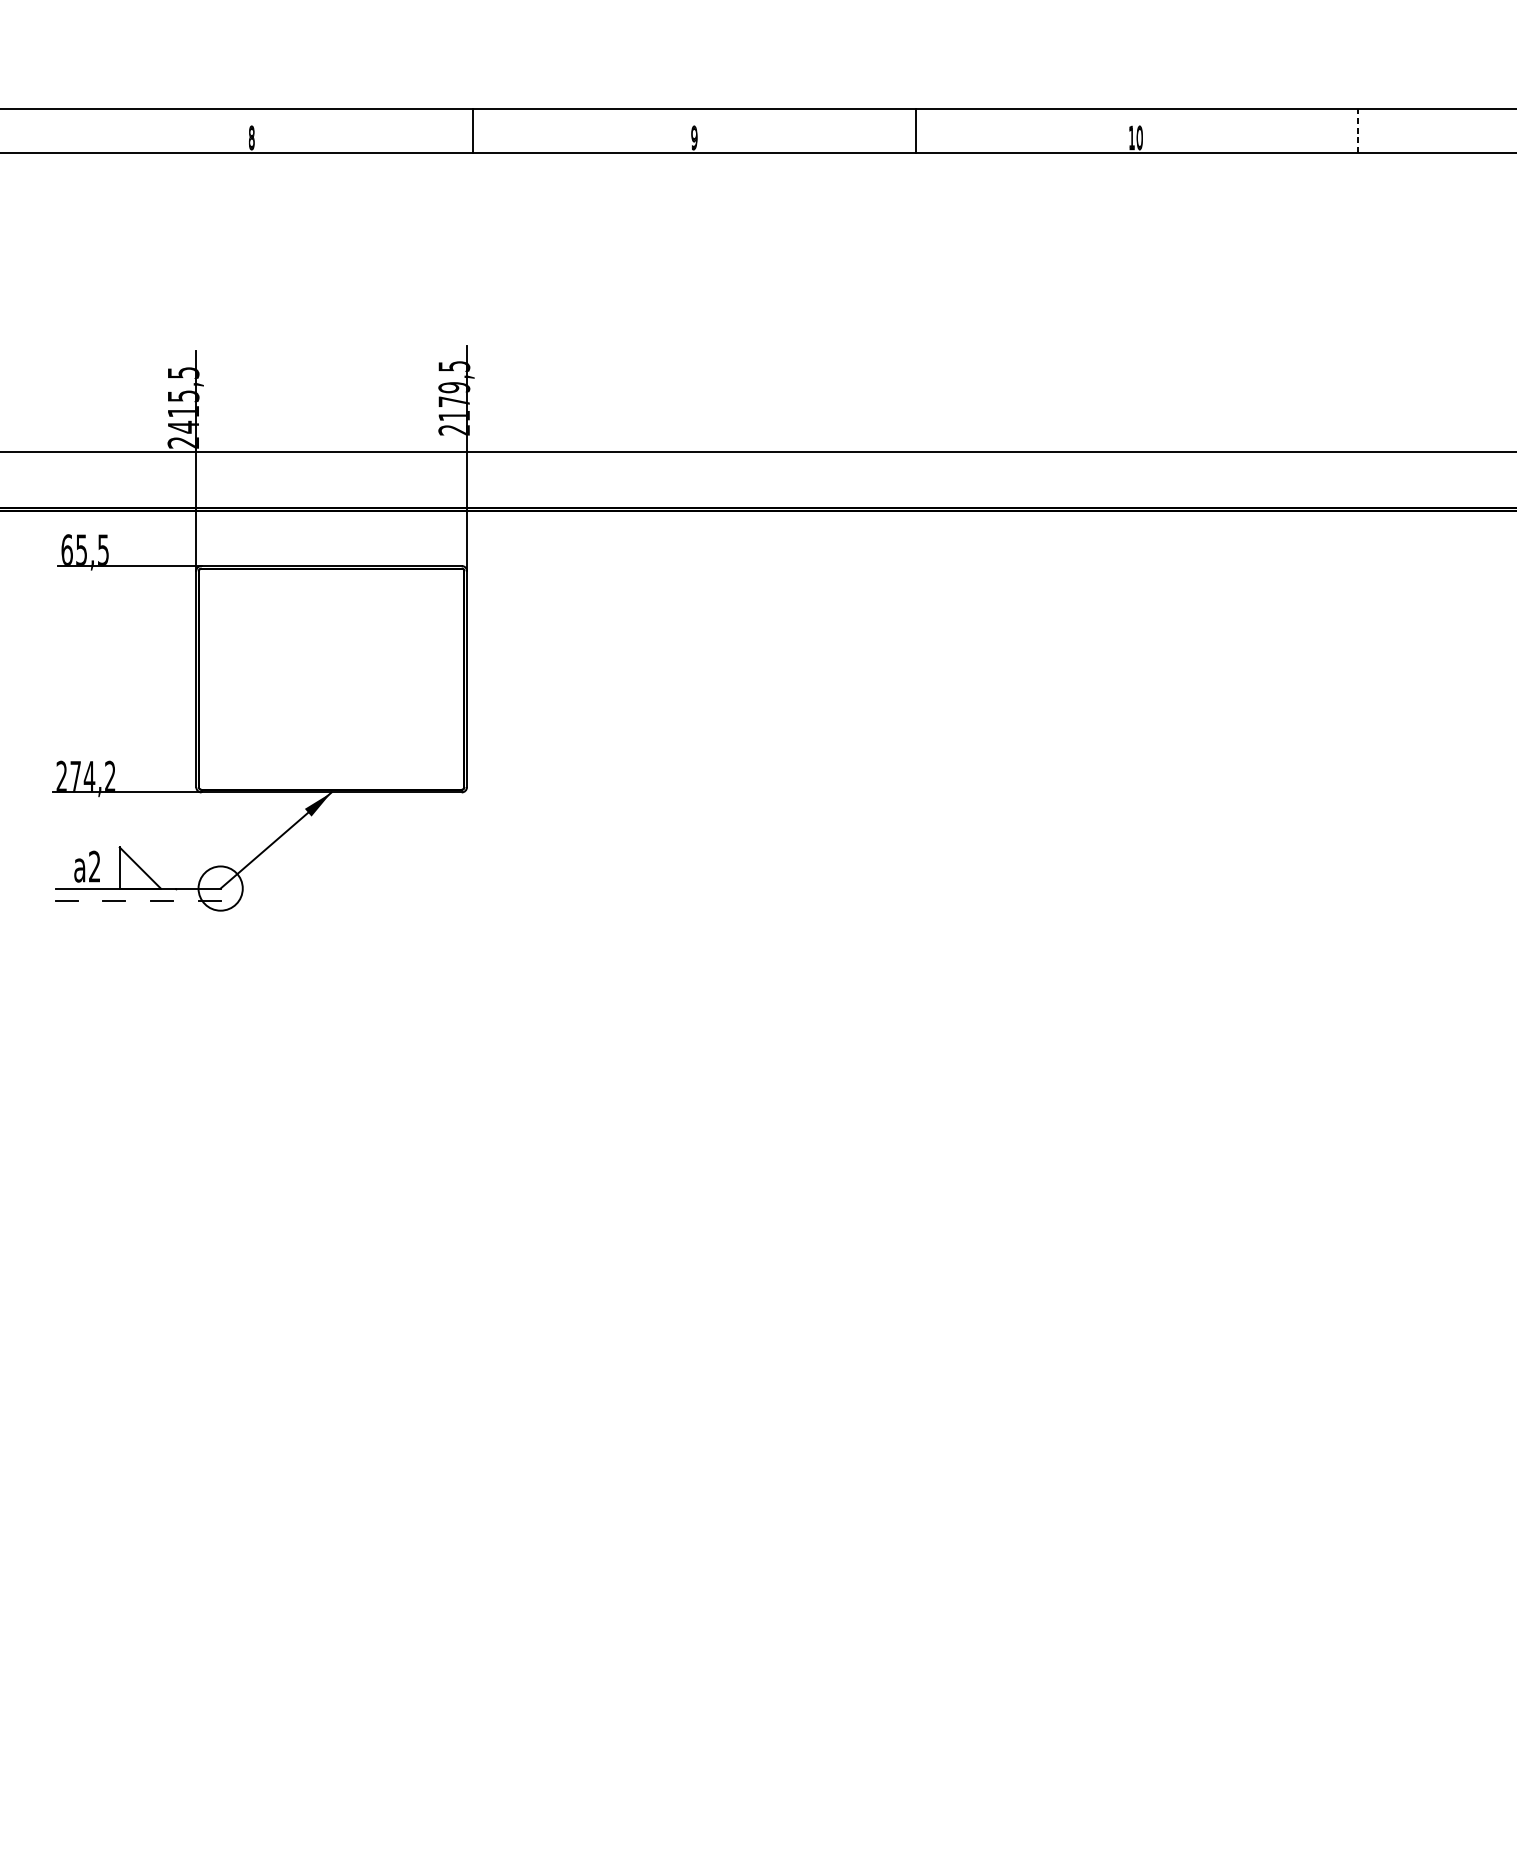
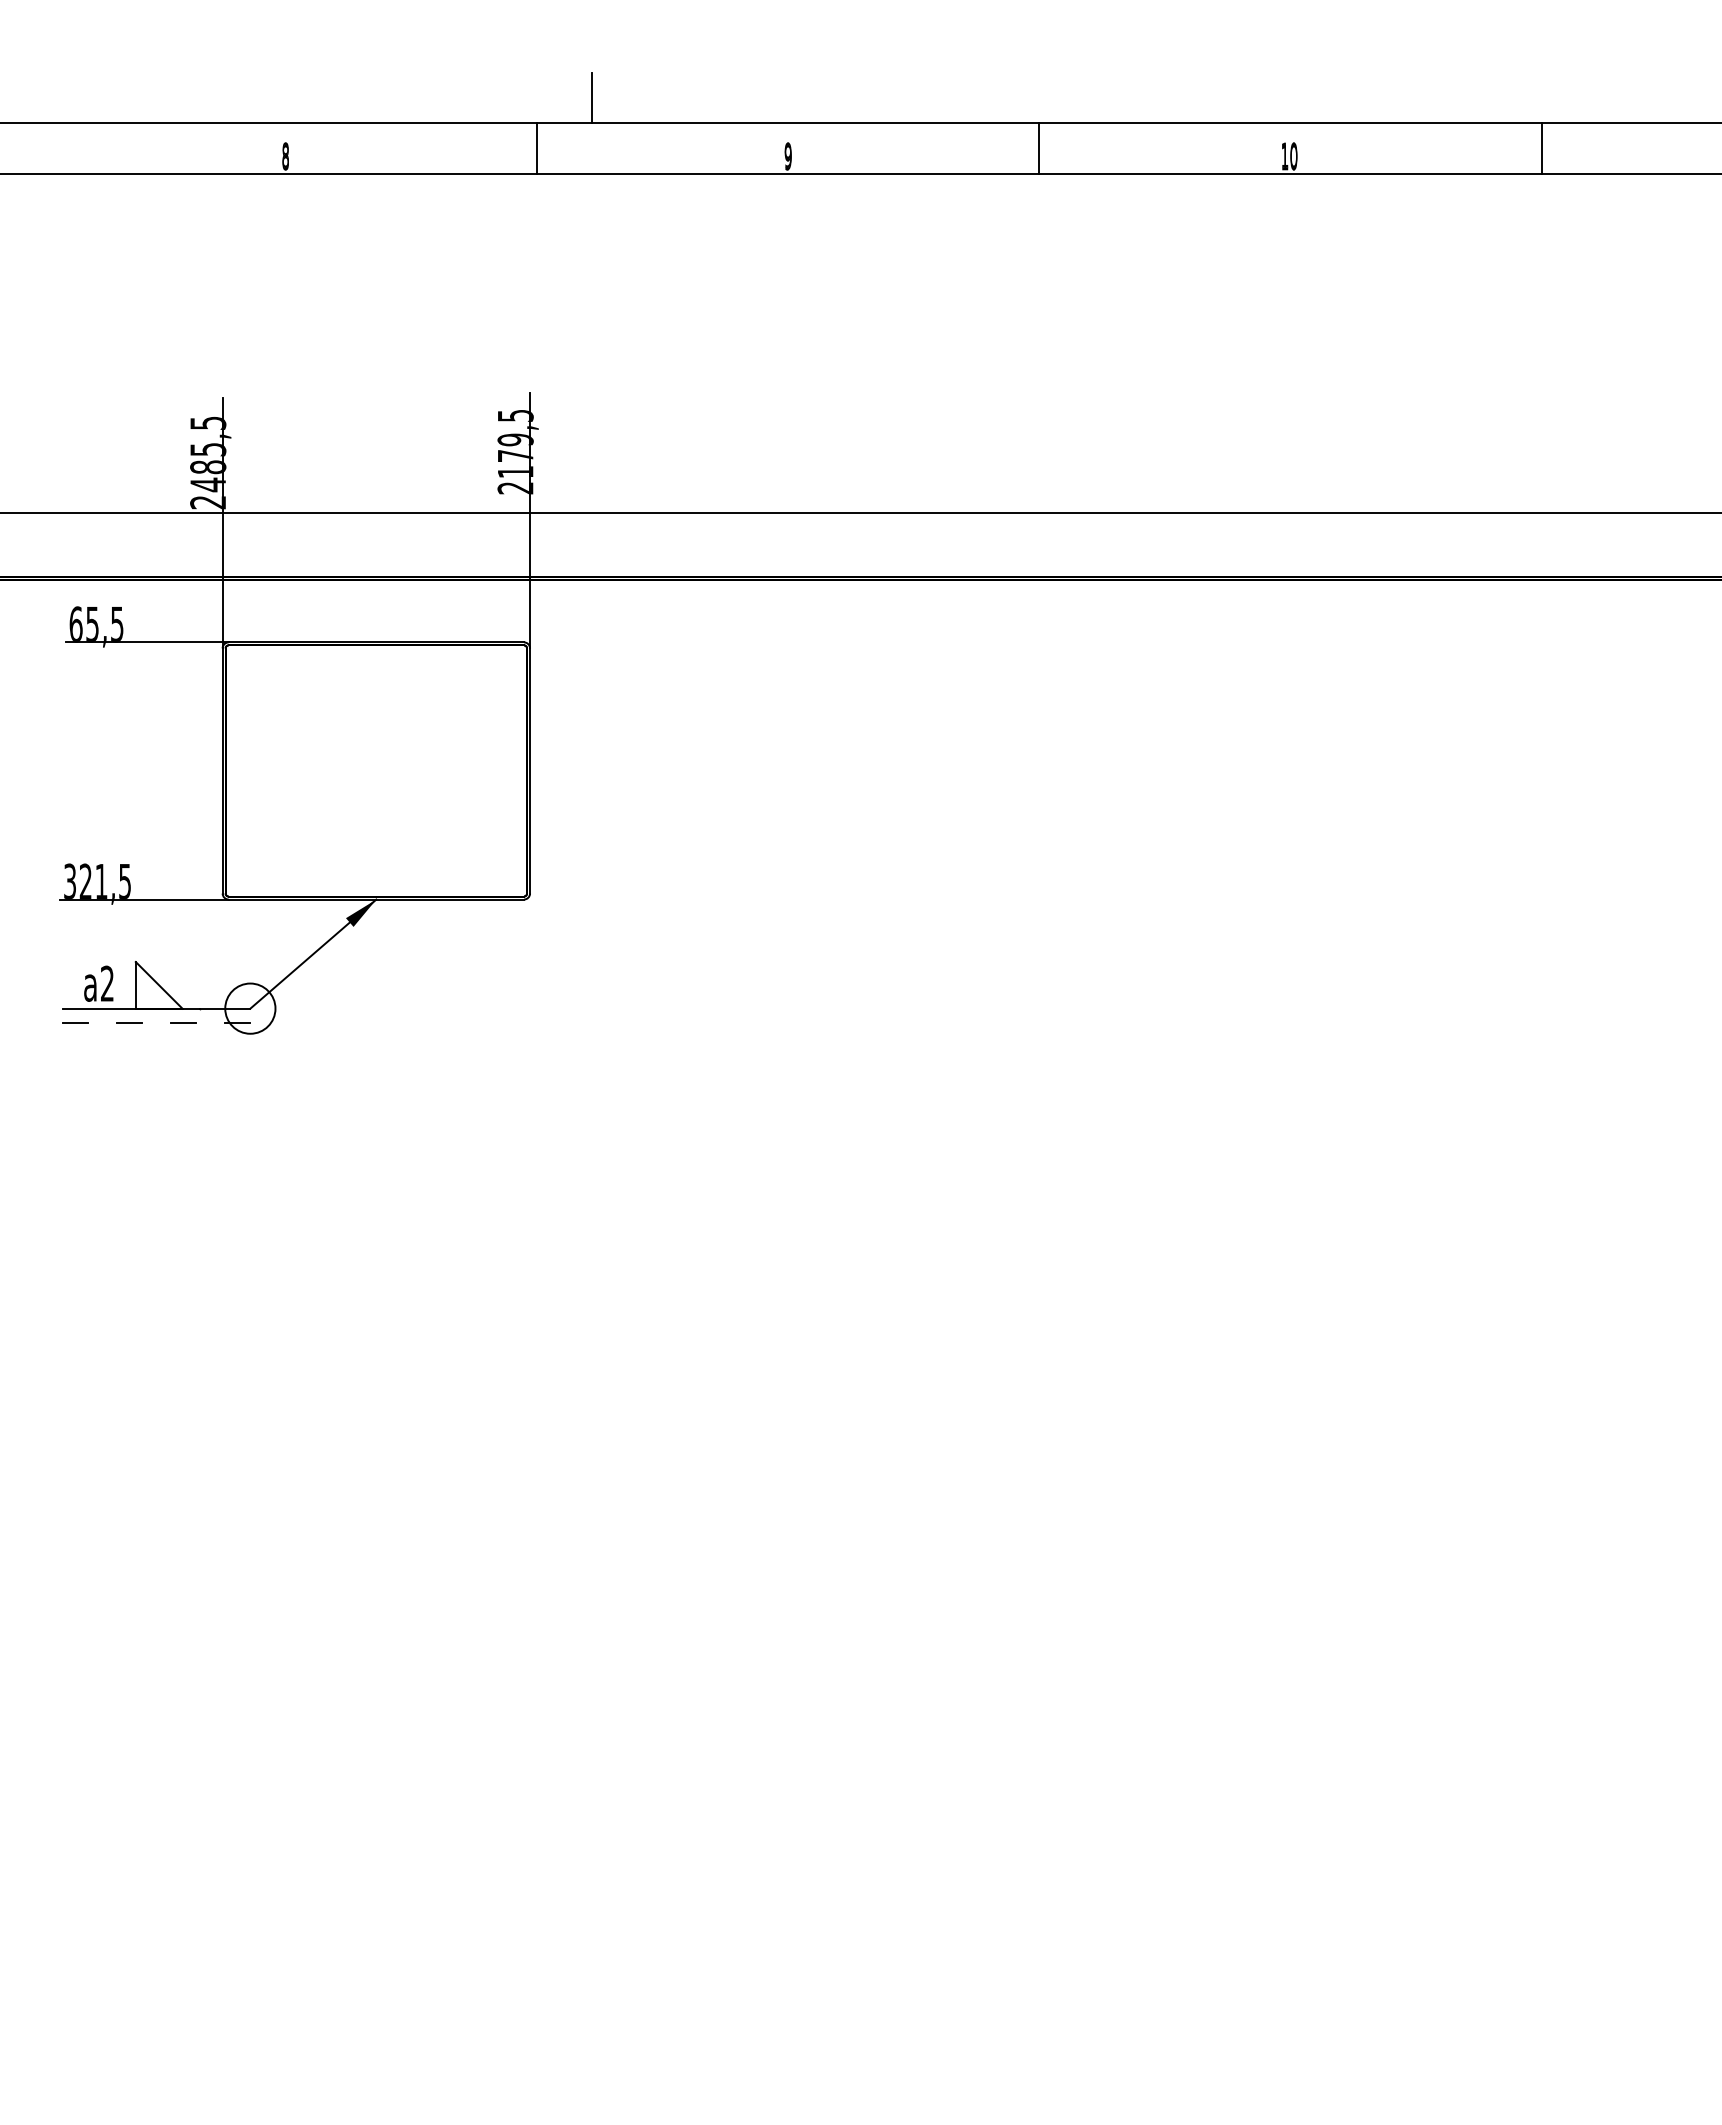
line: (522, 86) -> (592, 98), added
line: (1357, 130) -> (1541, 148), dashed -> solid
text: (183, 411) -> (208, 467), 2415,5 -> 2485,5
text: (86, 775) -> (97, 880), 274,2 -> 321,5

